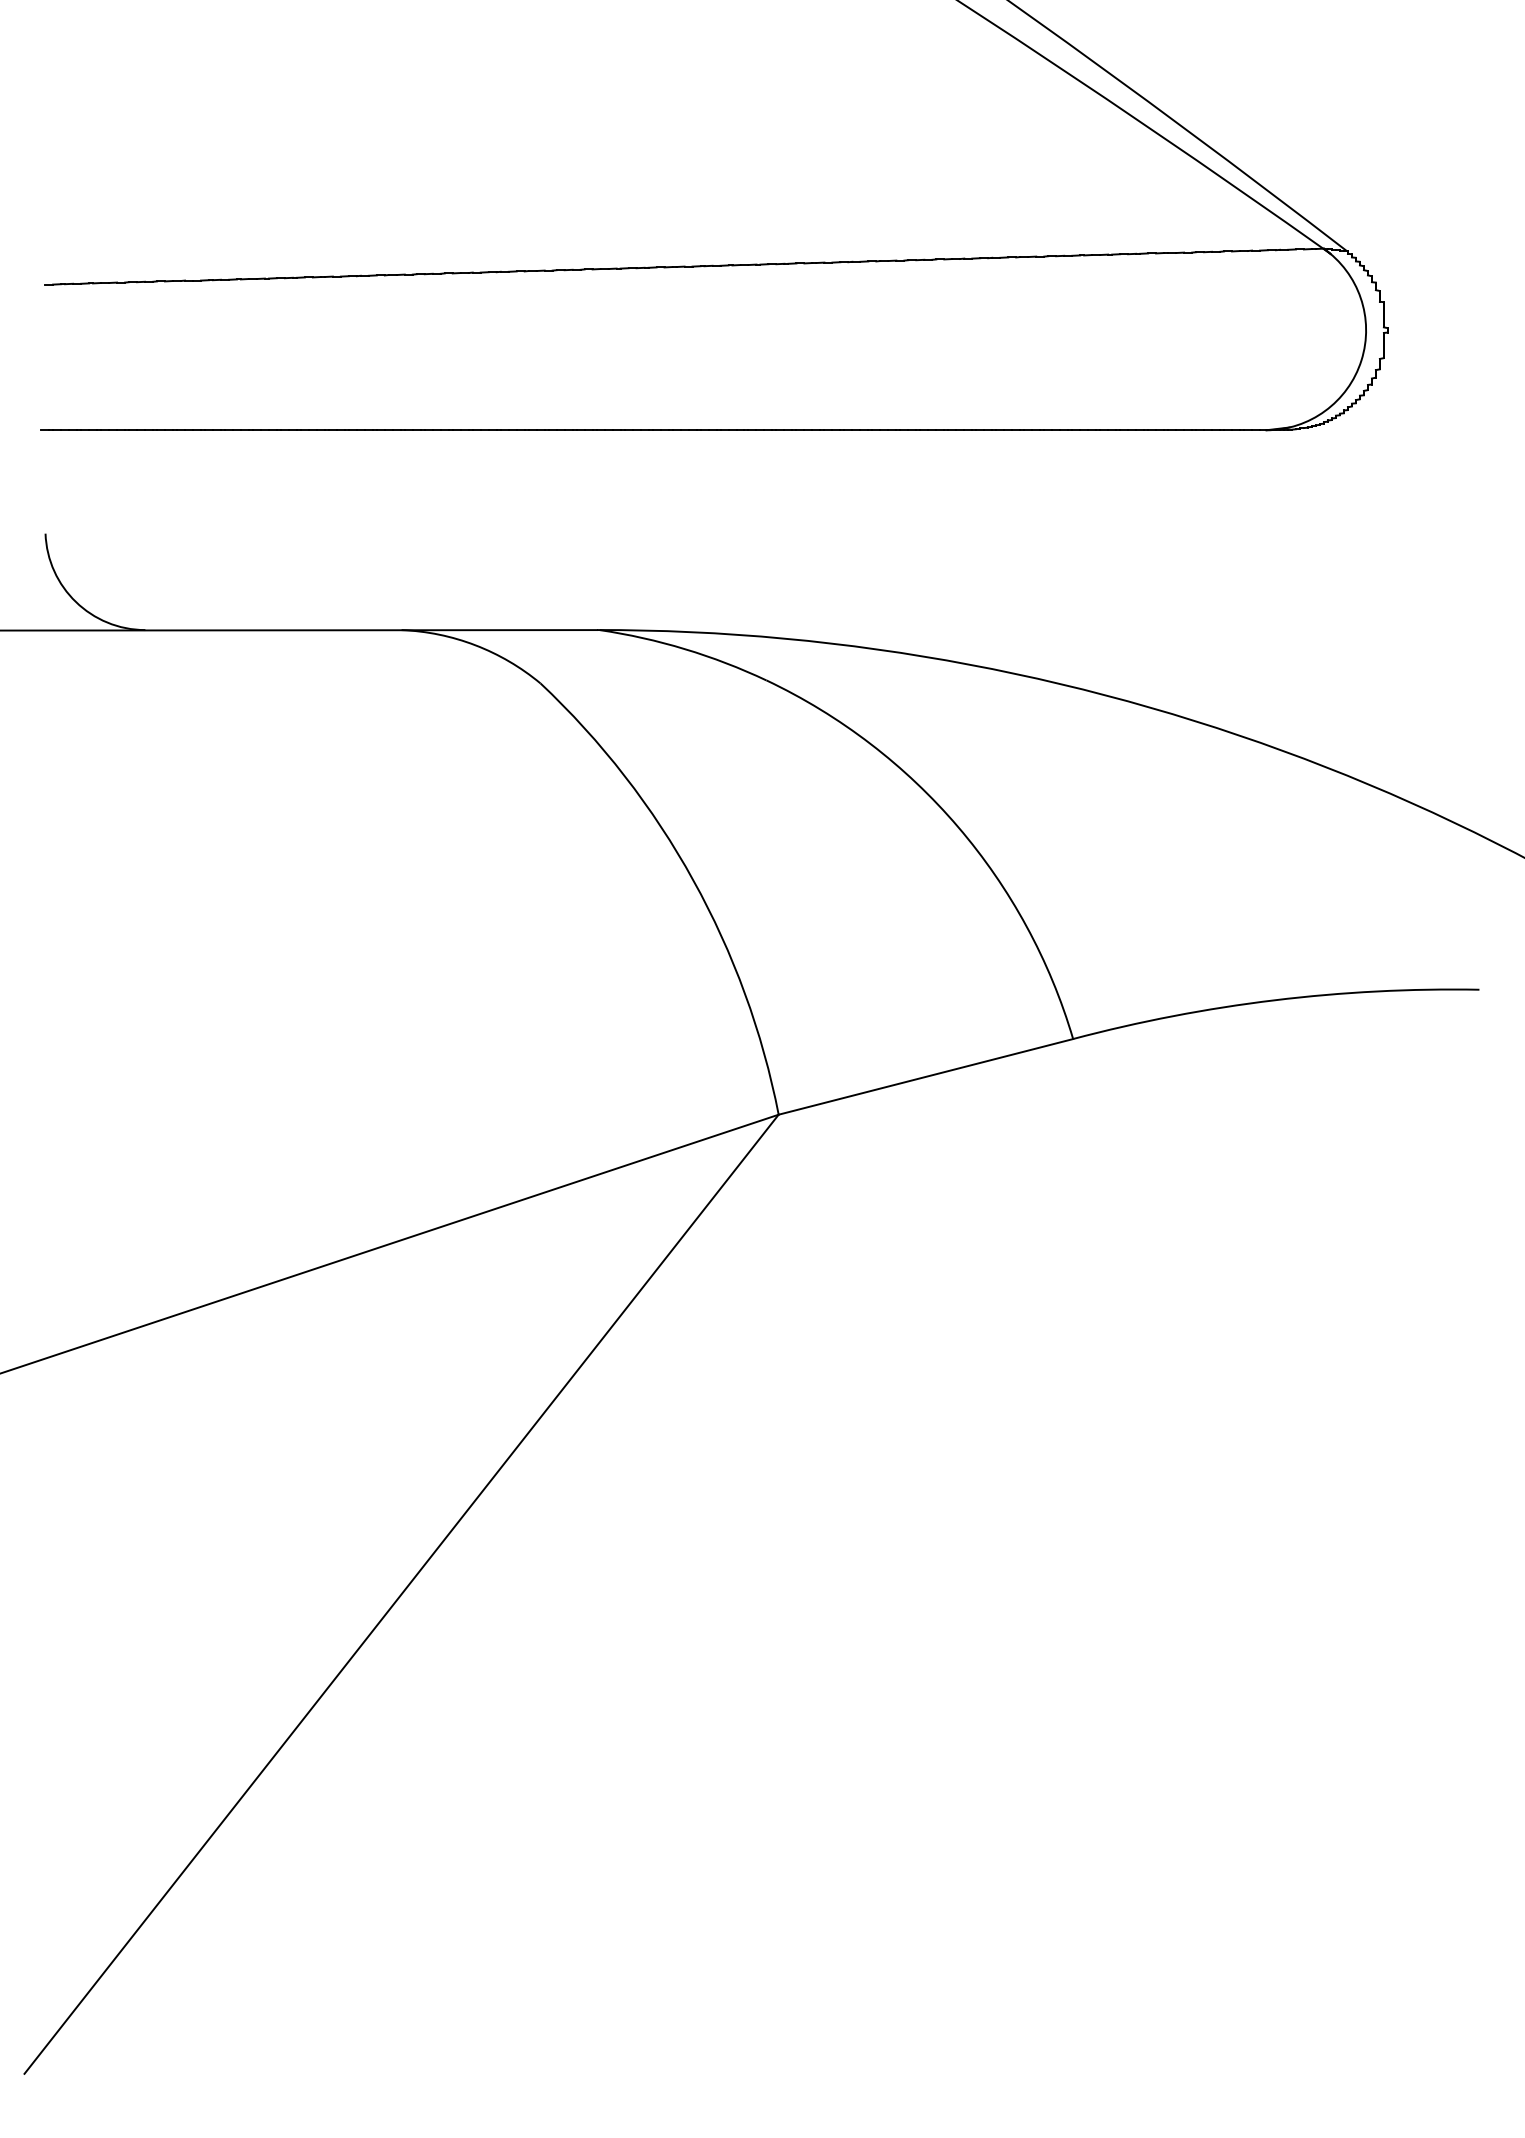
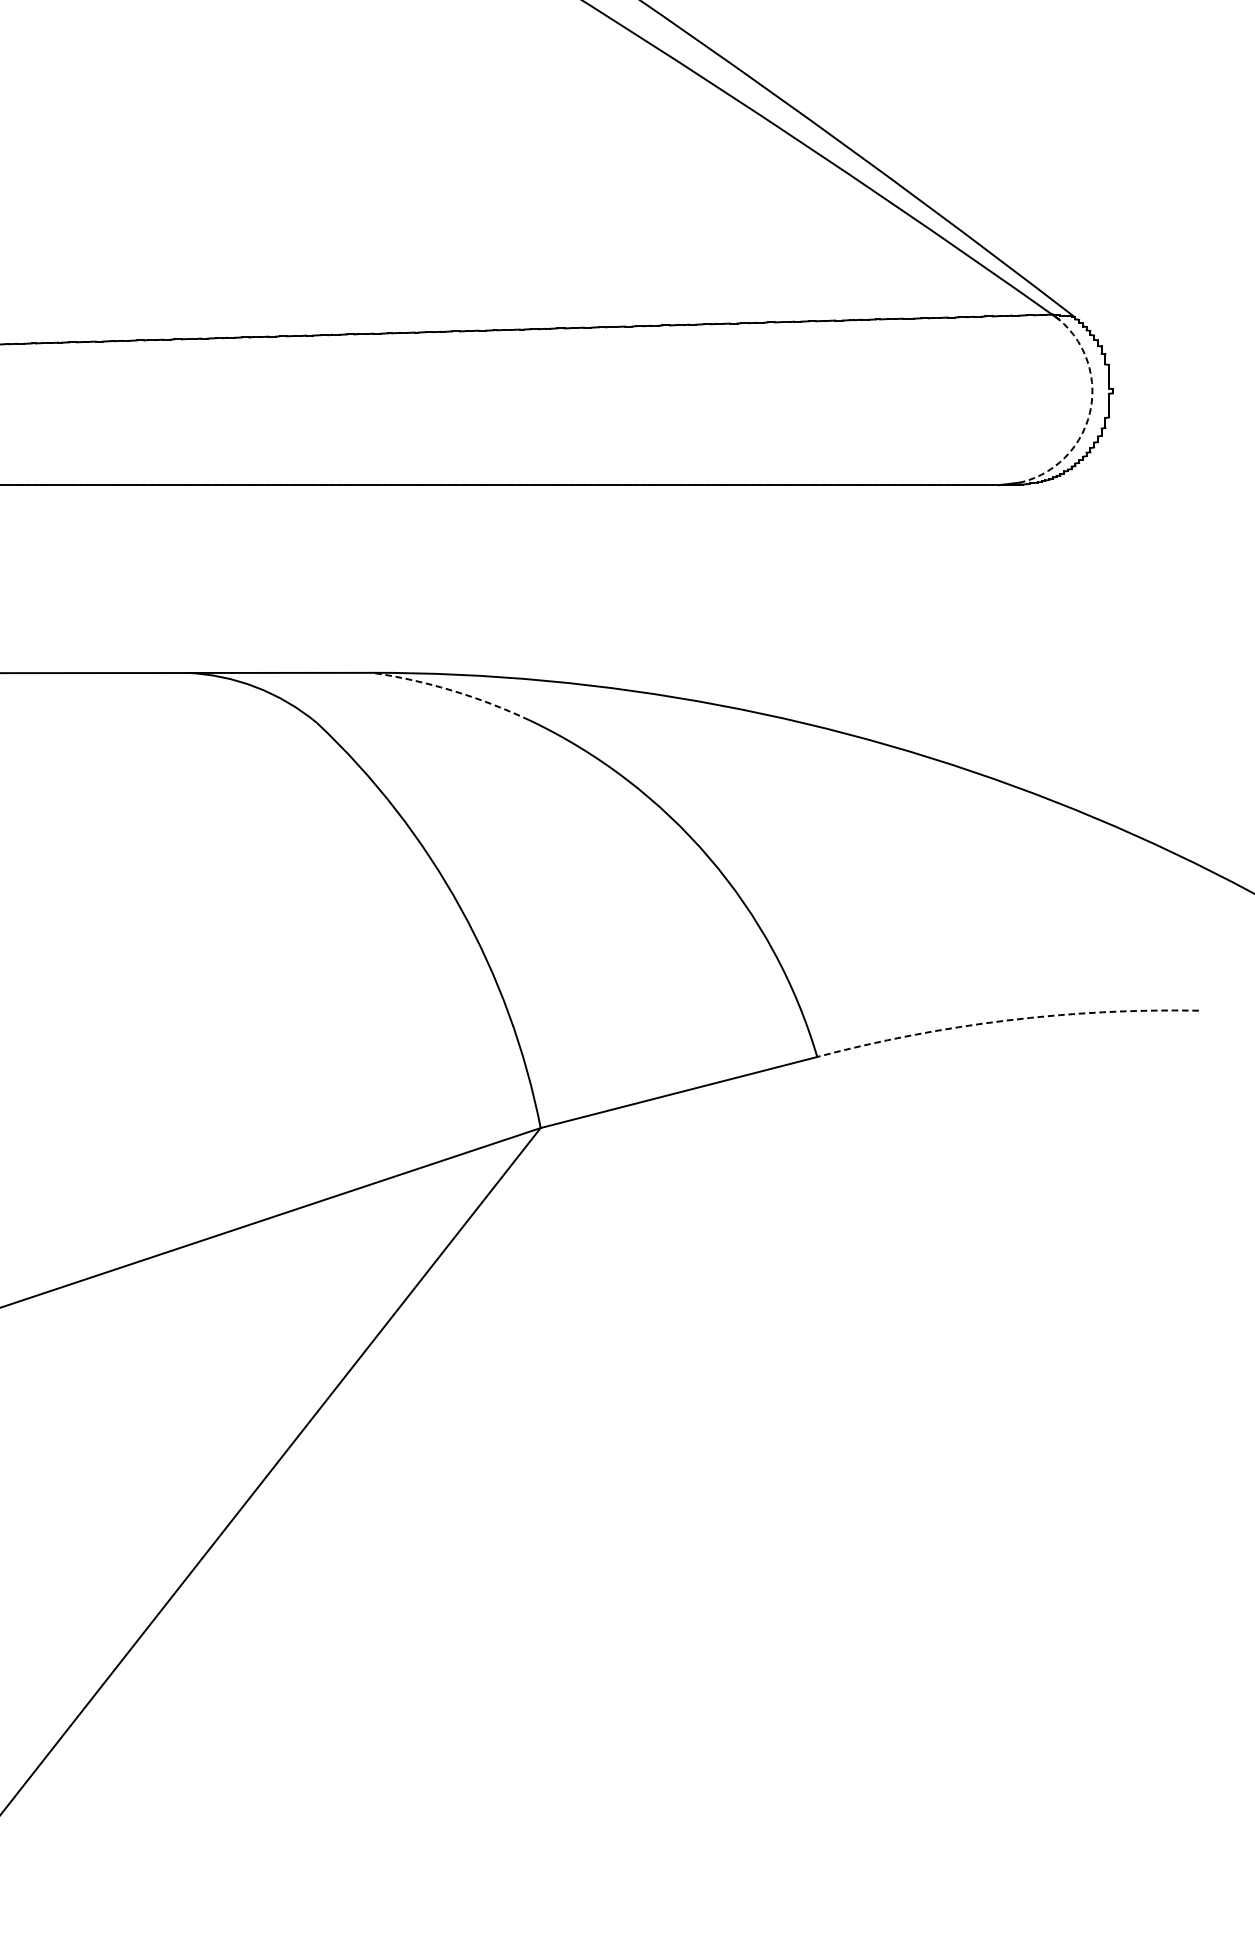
arc: (1361, 360) -> (1088, 419), solid -> dashed
arc: (685, 649) -> (453, 691), solid -> dashed
arc: (1274, 1000) -> (1006, 1020), solid -> dashed

